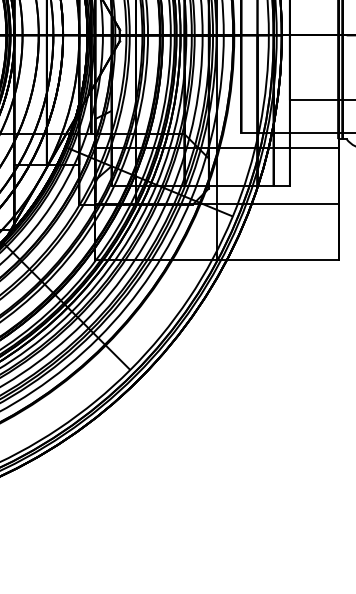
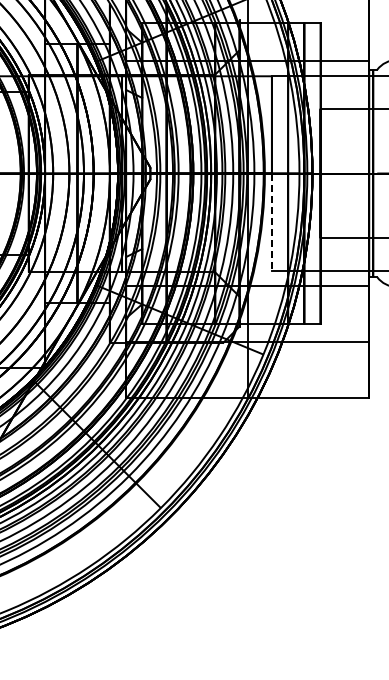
arc: (240, 132) -> (271, 270), solid -> dashed

